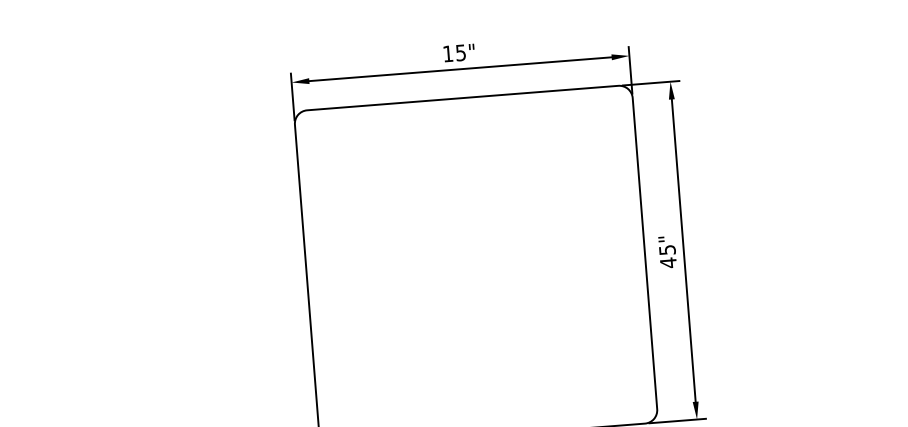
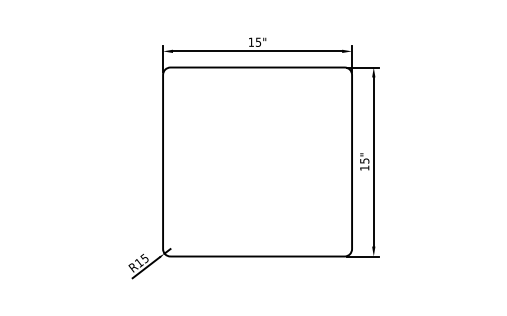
text: (668, 263) -> (364, 168), 45" -> 15"

